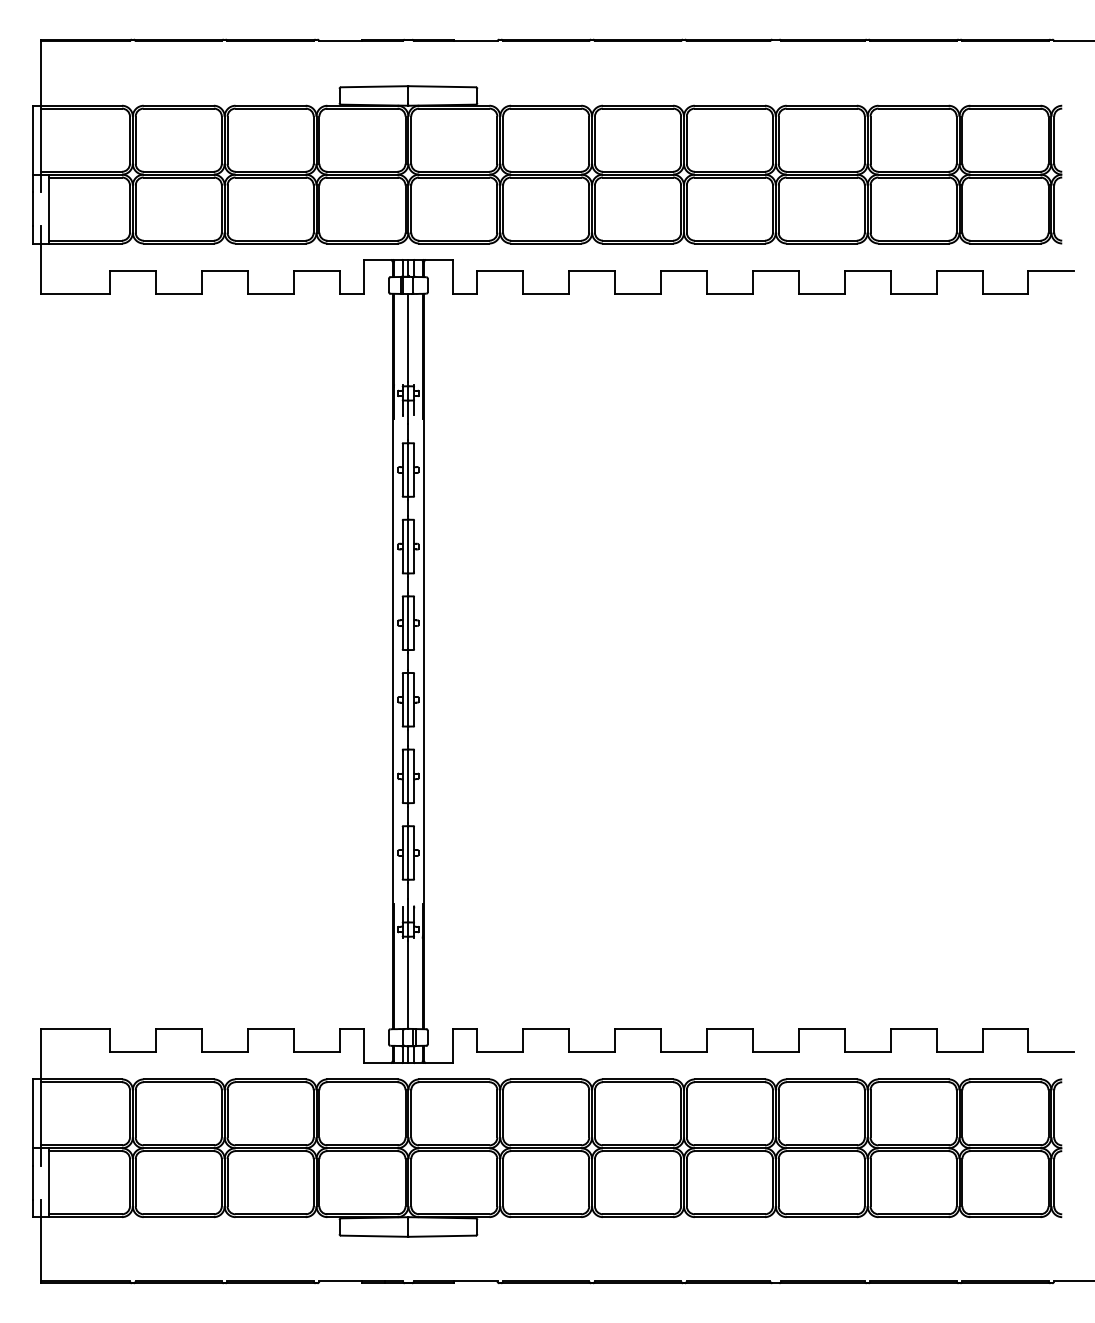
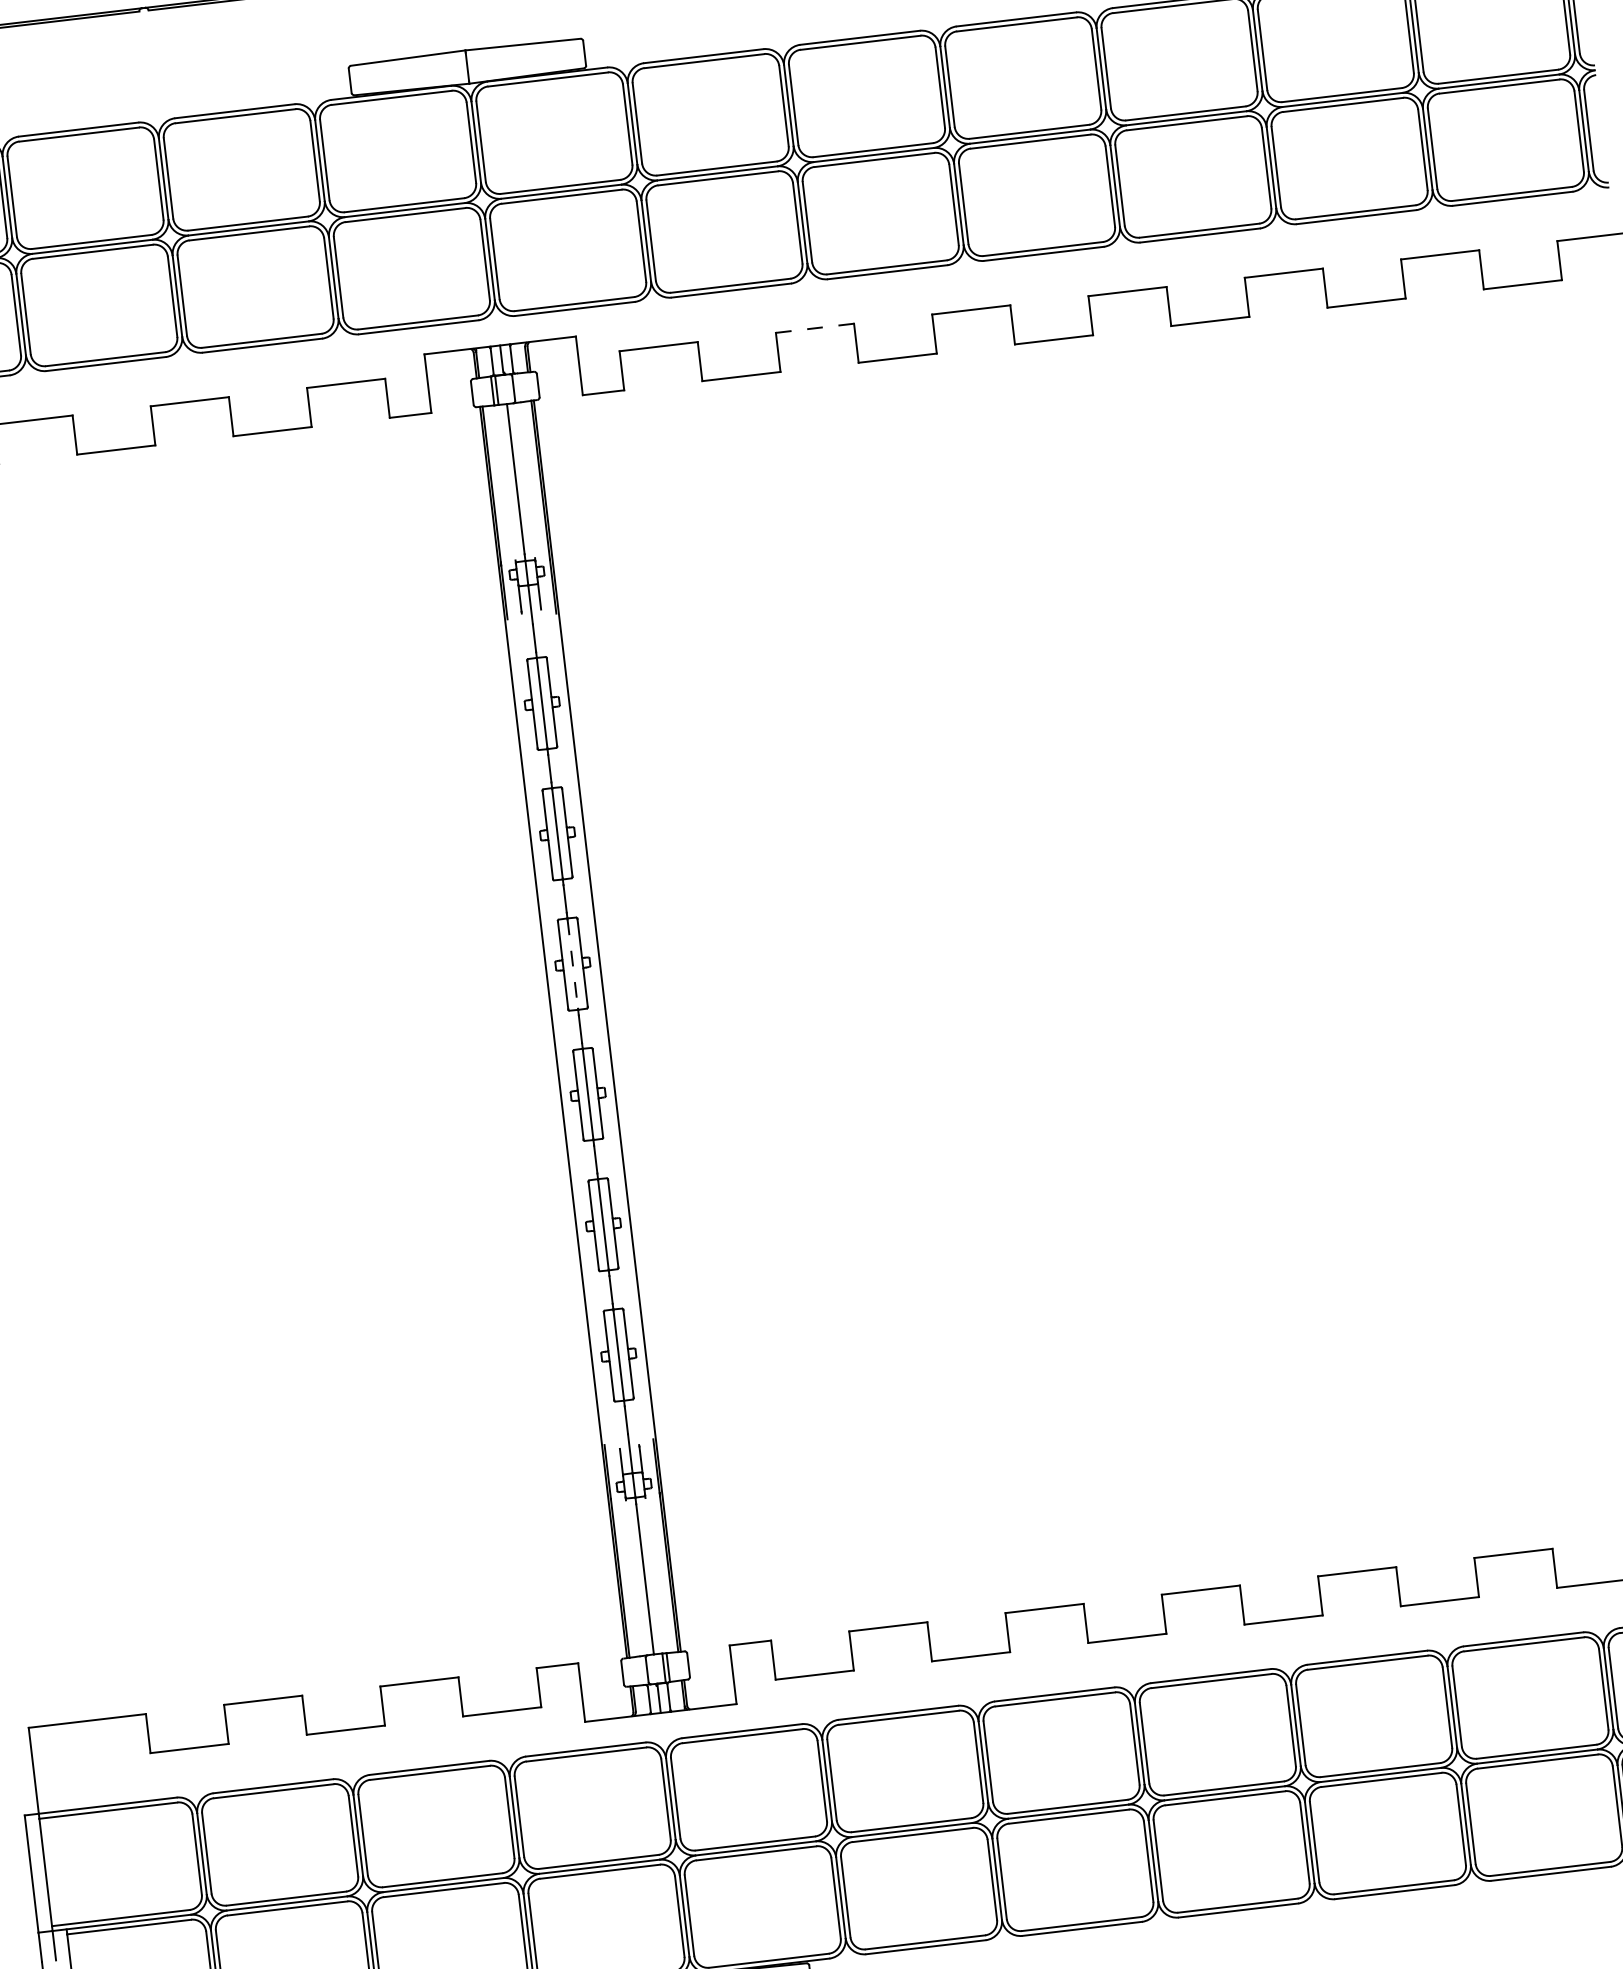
line: (592, 271) -> (815, 328), solid -> dashed
line: (408, 623) -> (573, 964), solid -> dashed

